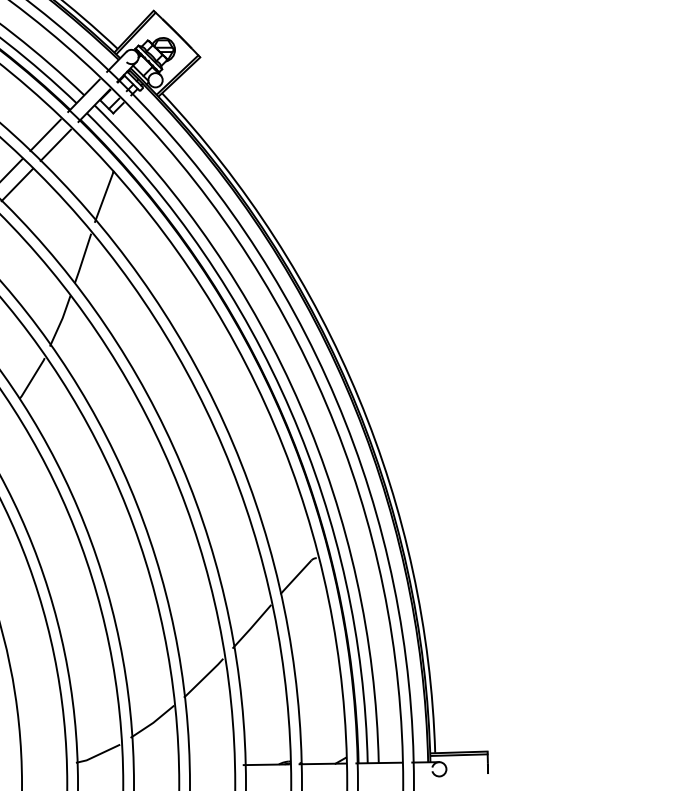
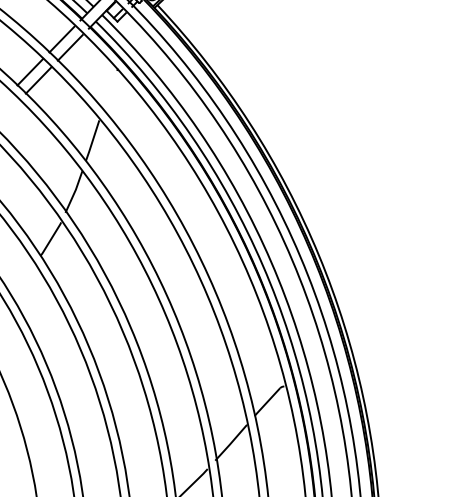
line: (104, 196) -> (110, 89), removed

